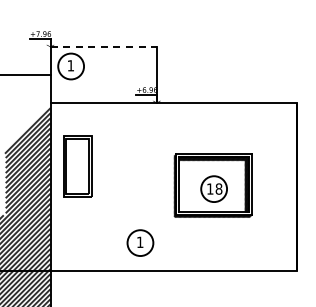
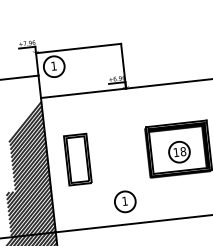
line: (104, 47) -> (79, 48), dashed -> solid
part: (77, 166) -> (77, 159), moved

